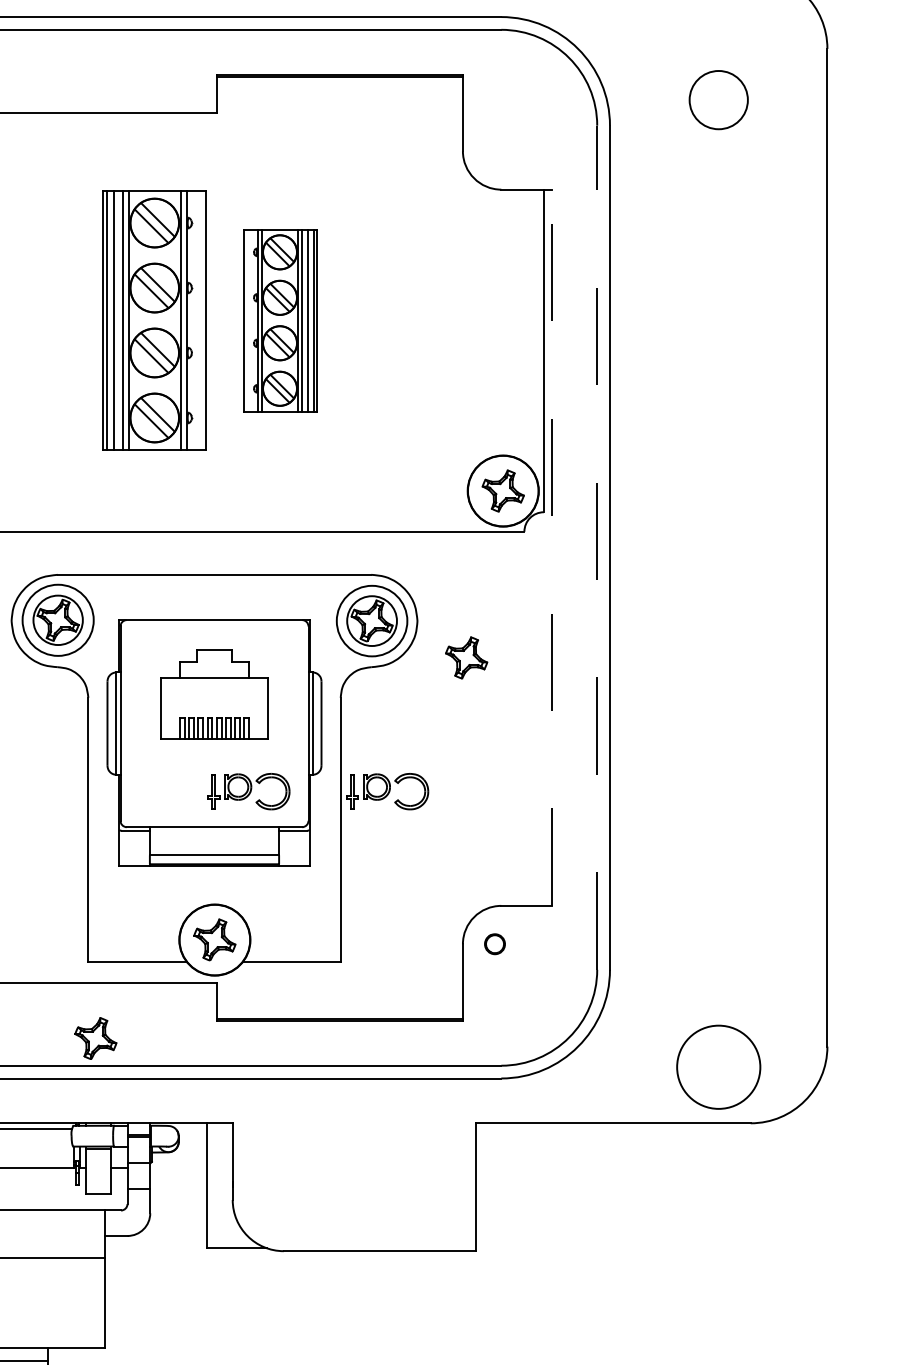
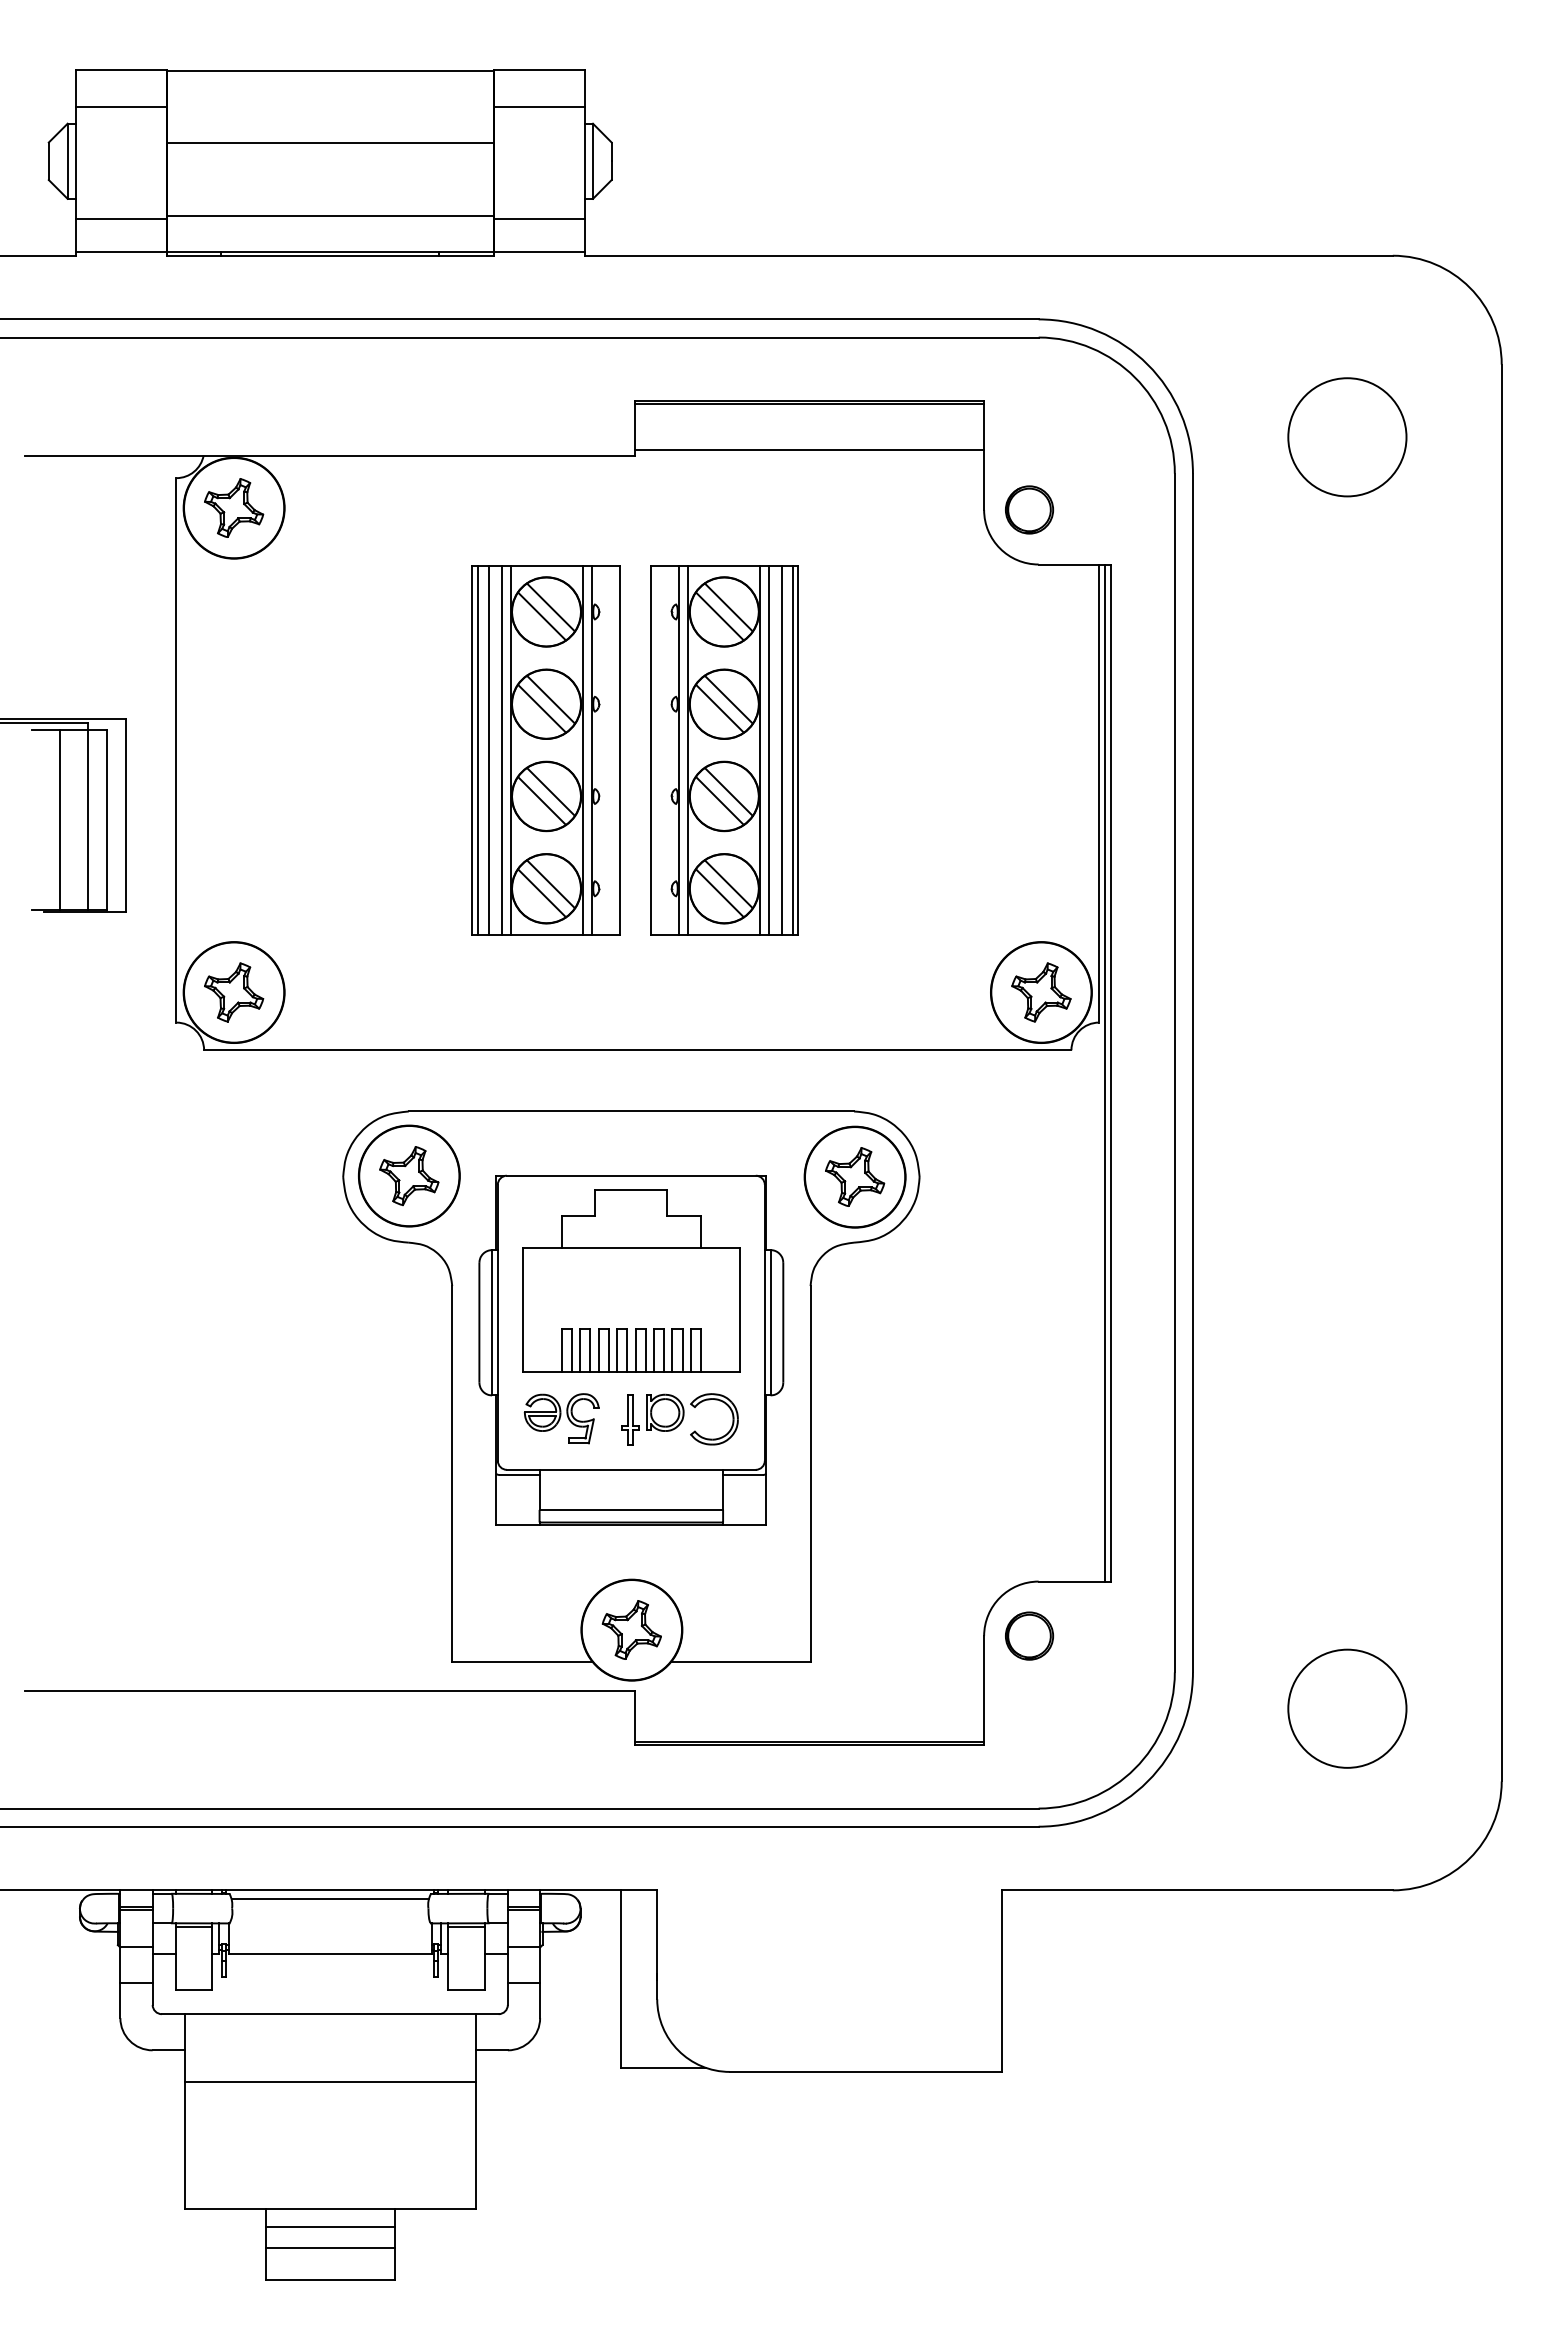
circle: (718, 100) -> (1347, 437), size x1.43
line: (339, 109) -> (809, 450), added
part: (494, 150) -> (1029, 509), added
part: (280, 320) -> (724, 750), size x1.43
line: (548, 547) -> (1105, 1072), added
line: (596, 547) -> (1174, 1072), dashed -> solid
line: (552, 548) -> (1111, 1073), dashed -> solid
circle: (58, 619) -> (409, 1175), size x1.43
circle: (371, 620) -> (854, 1176), size x1.43
part: (466, 657) -> (989, 1229), removed
part: (214, 693) -> (631, 1280), size x1.43
part: (165, 791) -> (561, 1418), added
part: (387, 791) -> (876, 1419), removed
part: (494, 943) -> (1029, 1635), size x1.67
part: (95, 1038) -> (462, 1769), removed
circle: (718, 1067) -> (1347, 1708), moved

